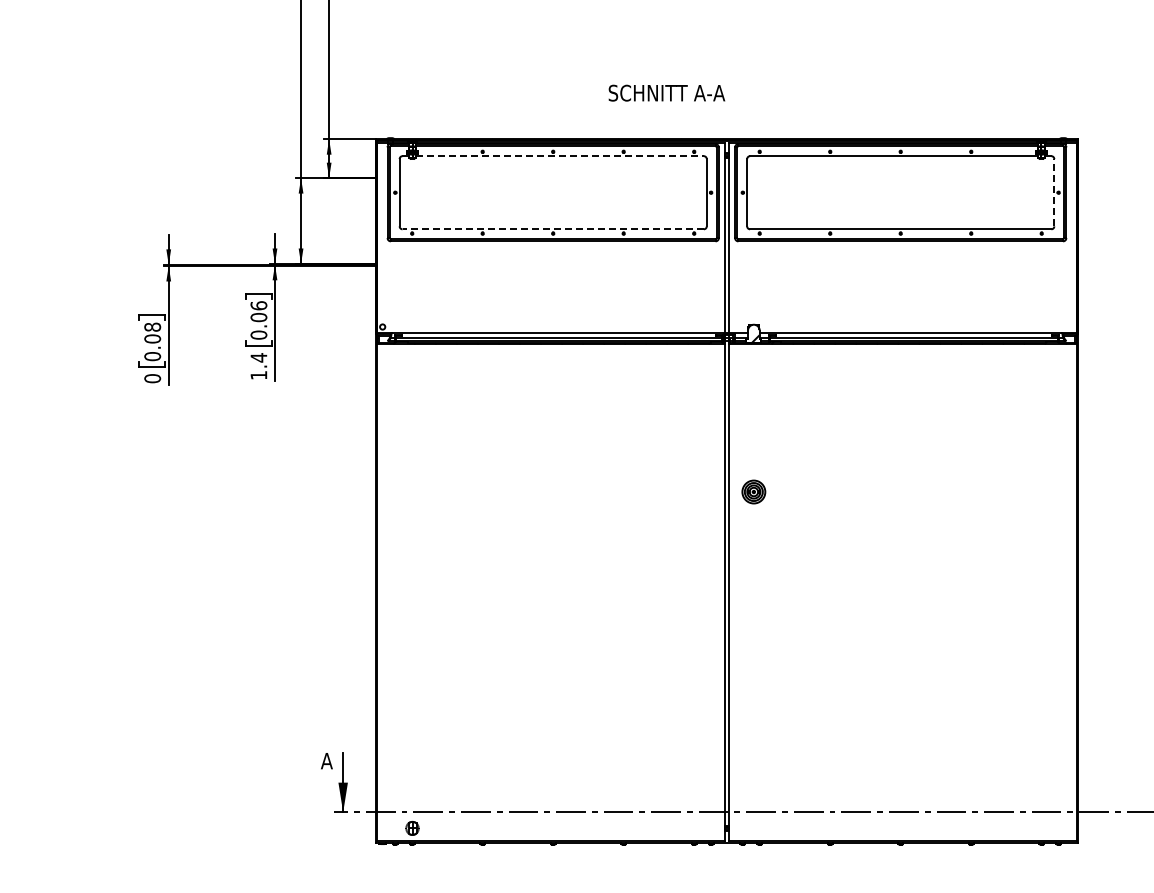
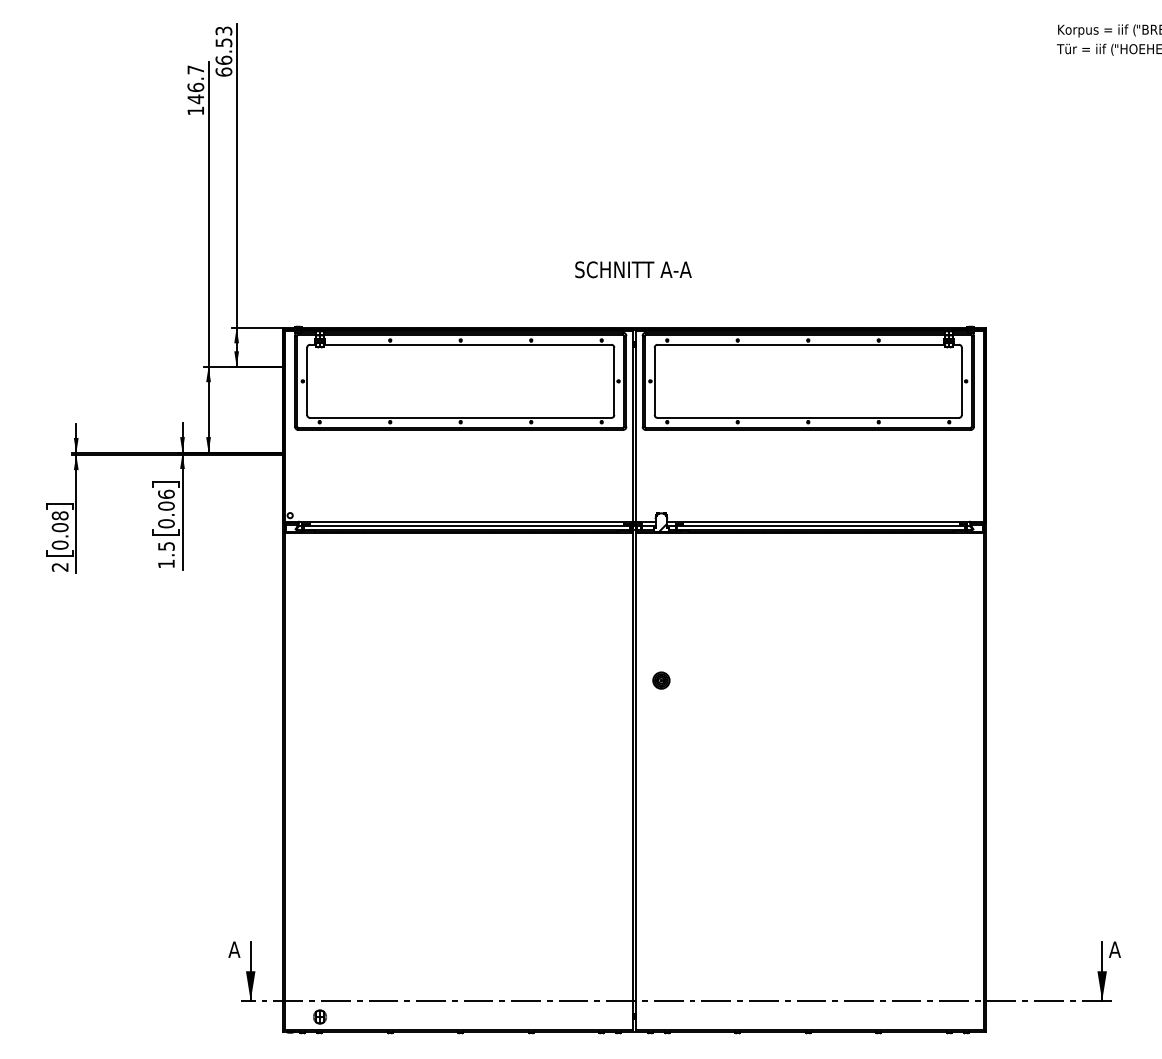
text: (666, 92) -> (633, 269), moved
line: (559, 155) -> (467, 344), dashed -> solid
line: (1053, 192) -> (961, 381), dashed -> solid
line: (552, 228) -> (460, 417), dashed -> solid
text: (258, 357) -> (166, 546), 1.4 -> 1.5
text: (151, 377) -> (59, 566), 0 -> 2
part: (753, 491) -> (661, 680), size x0.71

